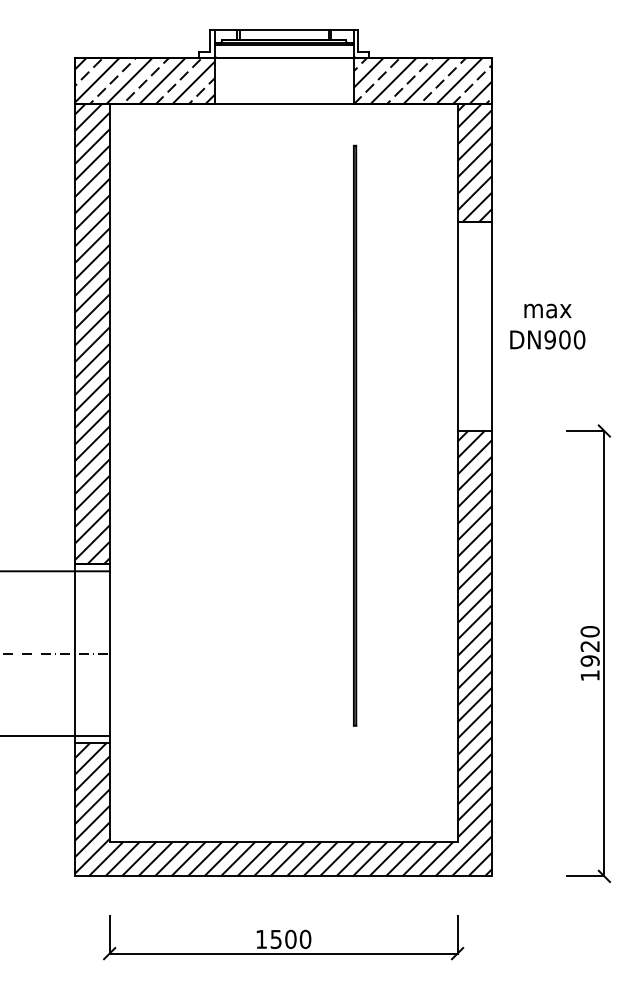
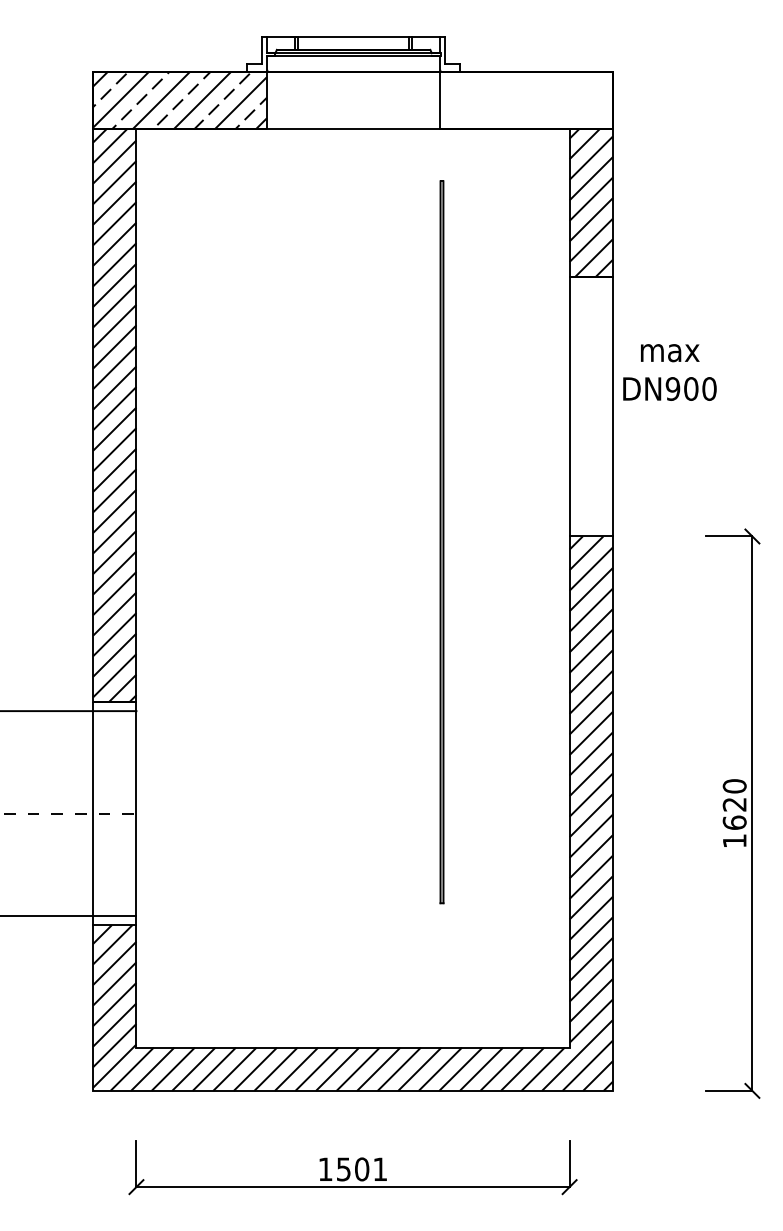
hatch: (422, 80) -> (526, 100), removed
text: (547, 326) -> (669, 372), moved
text: (589, 660) -> (734, 822), 1920 -> 1620
text: (305, 939) -> (380, 1169), 1500 -> 1501

